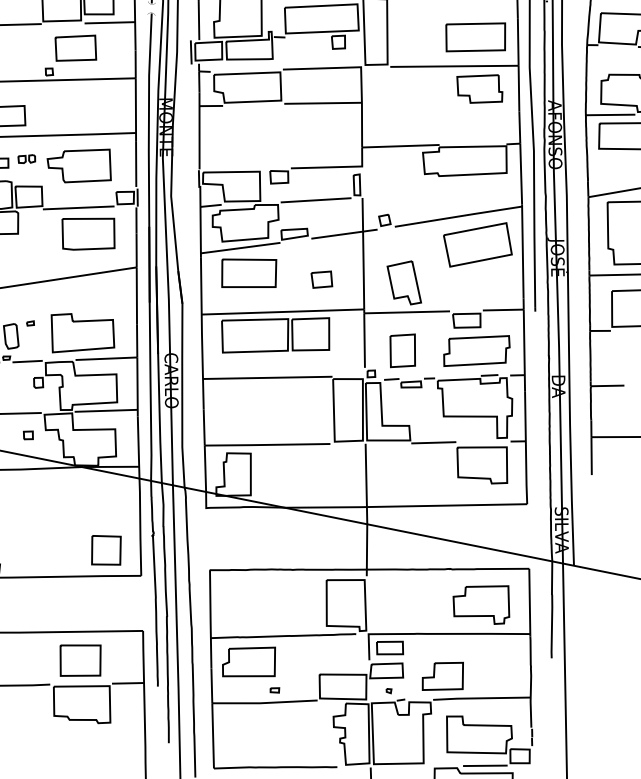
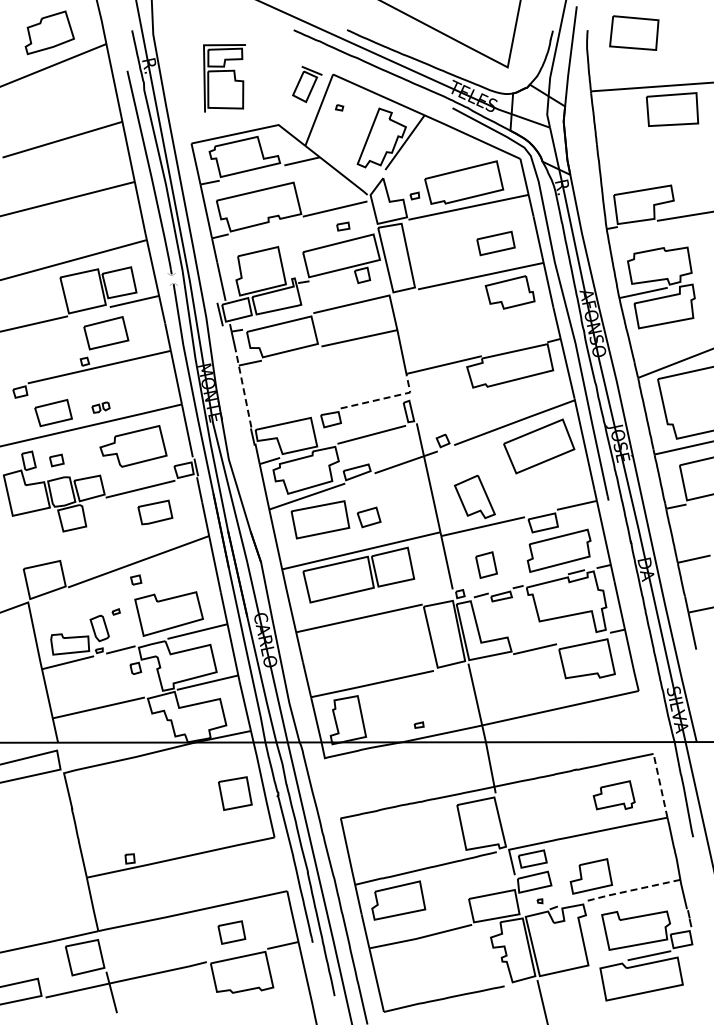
part: (475, 37) -> (495, 243), size x0.6
line: (199, 130) -> (243, 389), solid -> dashed
part: (26, 158) -> (100, 407), moved
line: (336, 167) -> (385, 398), solid -> dashed
part: (88, 233) -> (155, 512), size x0.6
part: (321, 279) -> (368, 517), moved
part: (402, 350) -> (486, 564), size x0.7
part: (28, 434) -> (136, 579), moved
part: (106, 550) -> (235, 793), moved
part: (482, 601) -> (614, 795), size x0.7
line: (529, 601) -> (660, 785), solid -> dashed
part: (80, 660) -> (231, 932), size x0.6
part: (274, 689) -> (418, 724), moved
line: (480, 698) -> (631, 890), solid -> dashed

